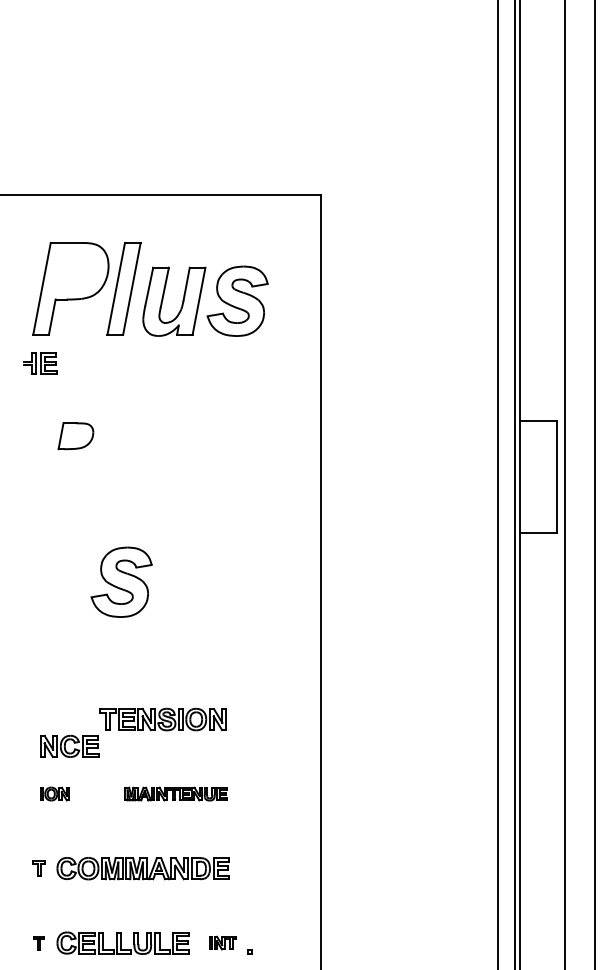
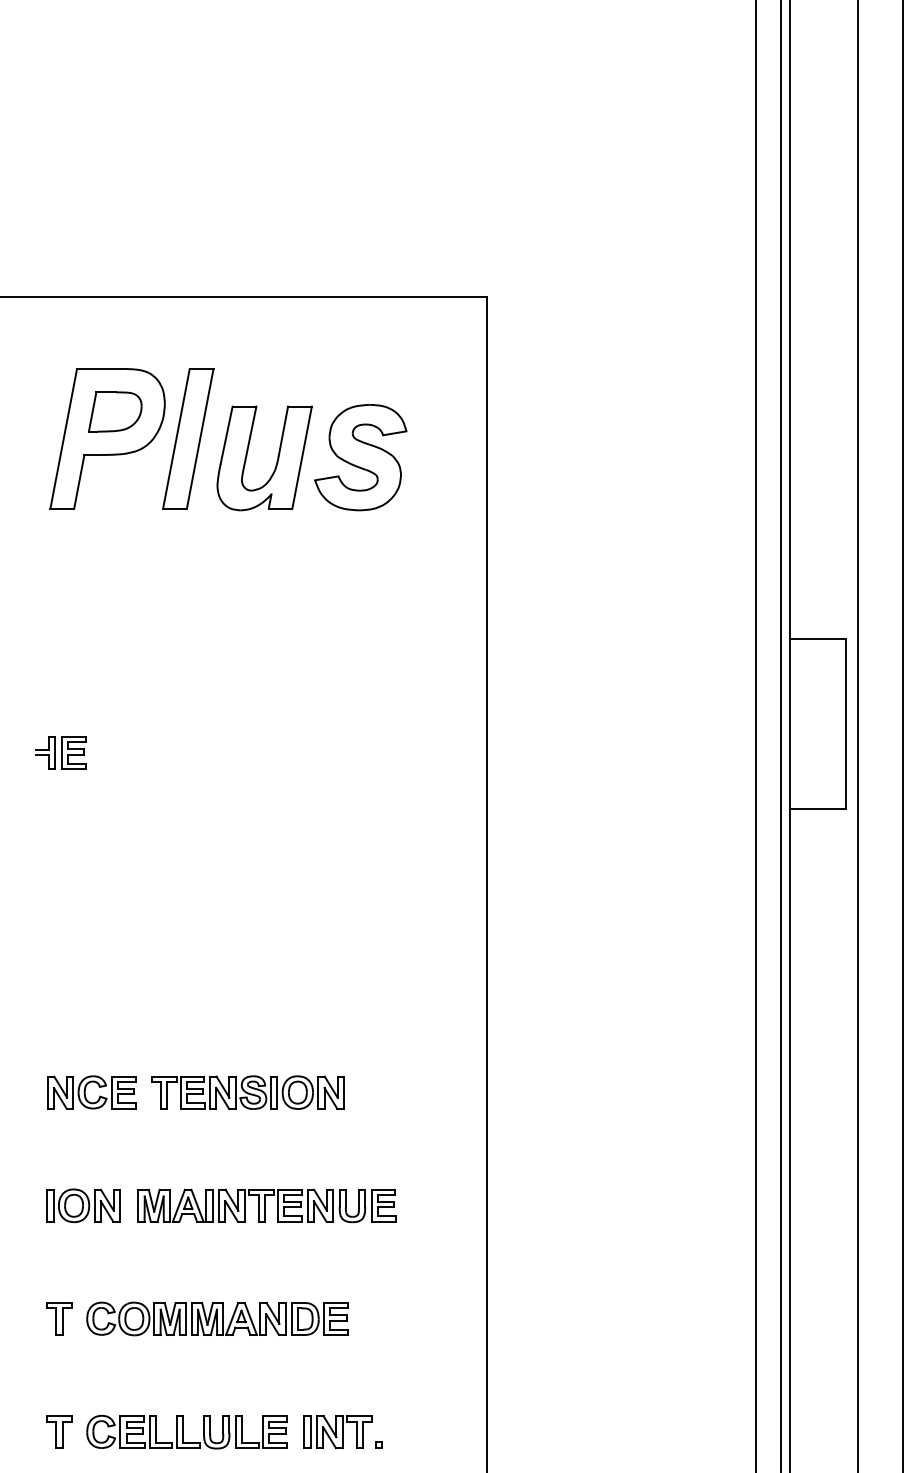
part: (40, 363) -> (61, 752), moved
part: (75, 436) -> (114, 412), moved
part: (121, 581) -> (184, 883), removed
part: (69, 746) -> (91, 1092), moved
part: (54, 793) -> (82, 1204), size x1.67
part: (175, 793) -> (266, 1204), size x1.67
part: (38, 868) -> (58, 1318), size x1.43
part: (222, 942) -> (337, 1431), size x1.67
part: (38, 943) -> (58, 1432), size x1.67

